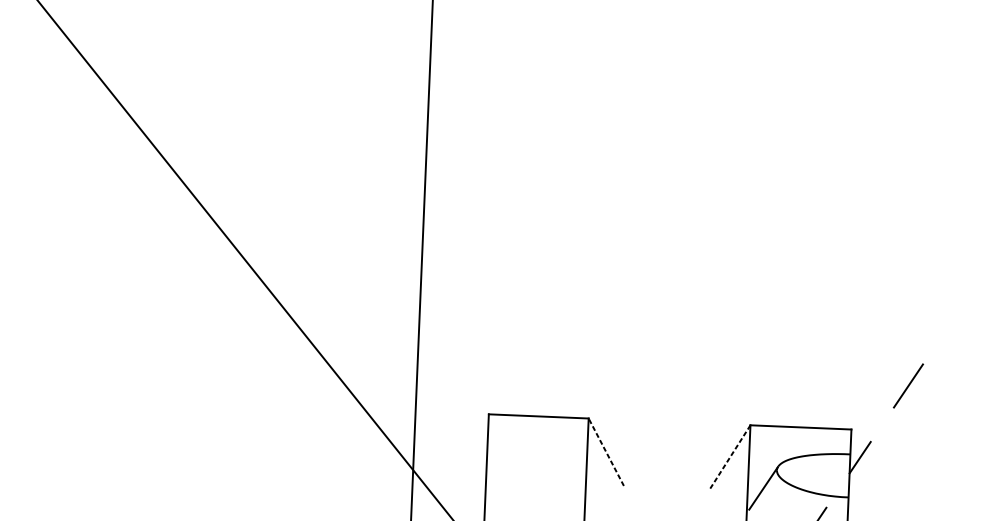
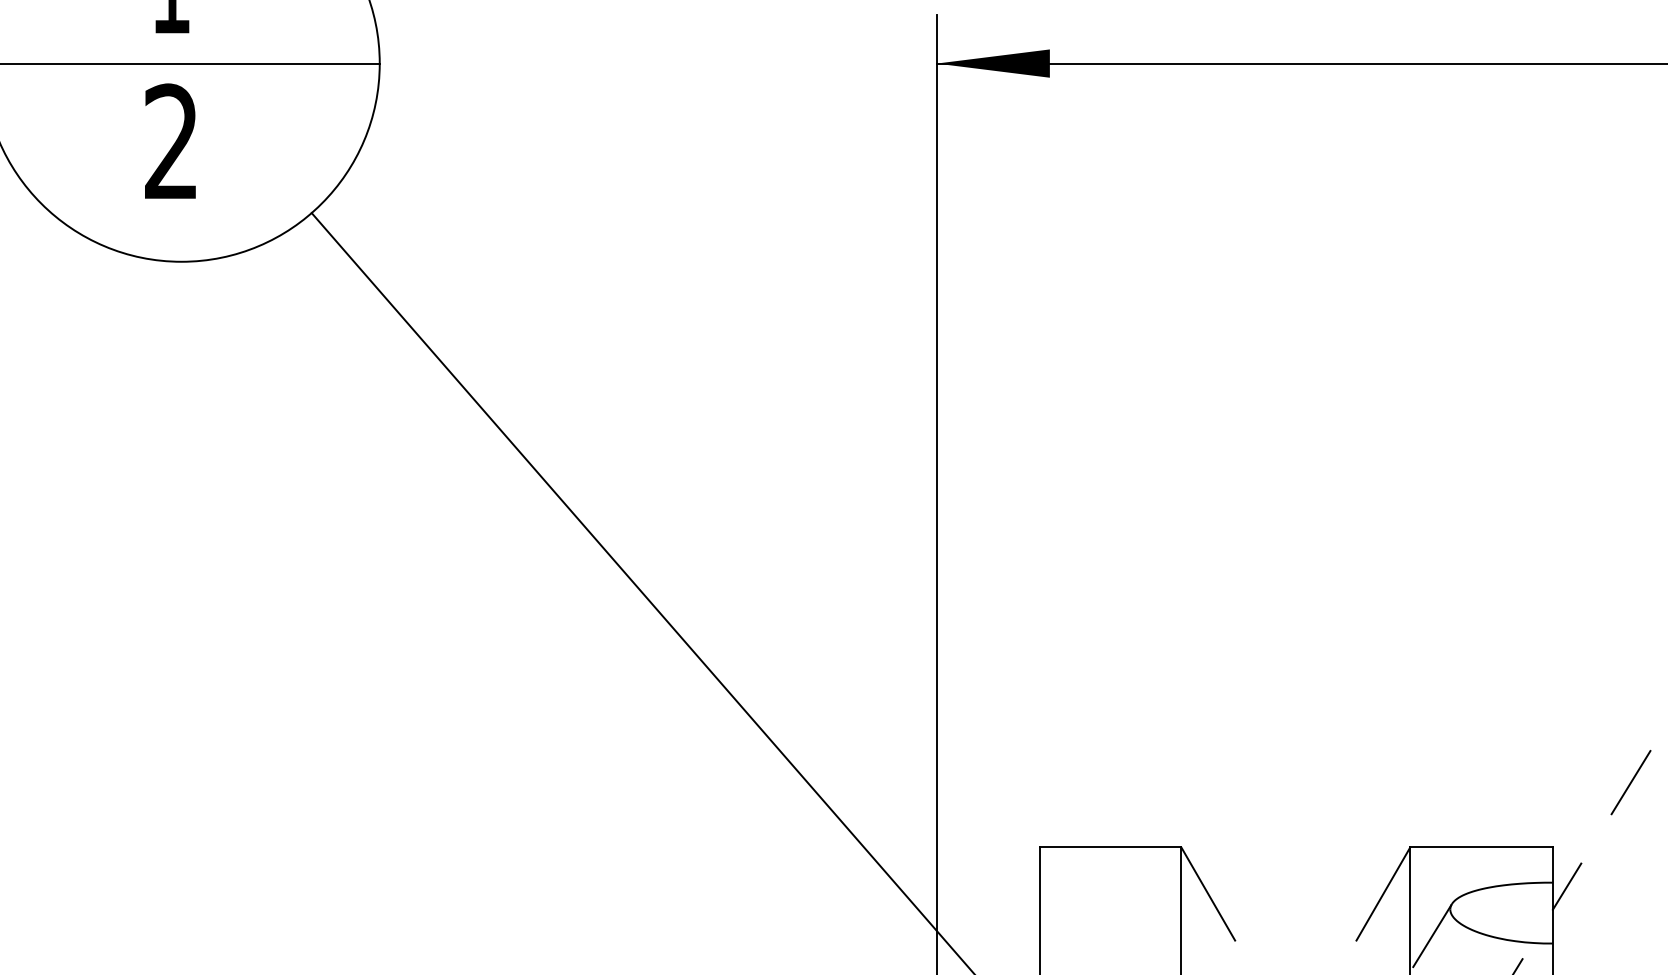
line: (606, 452) -> (1208, 894), dashed -> solid
line: (730, 457) -> (1383, 894), dashed -> solid

